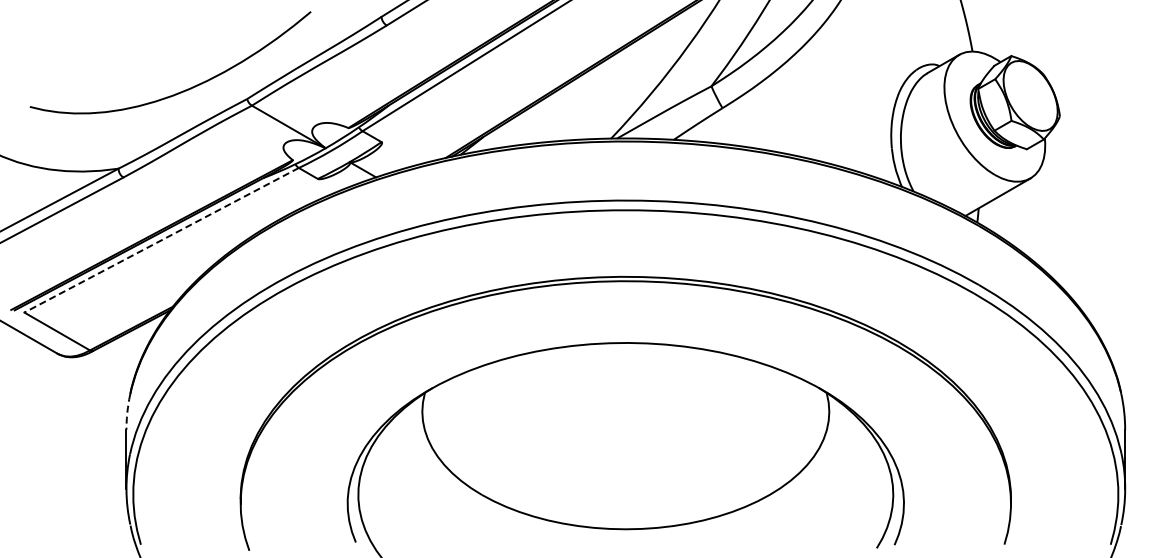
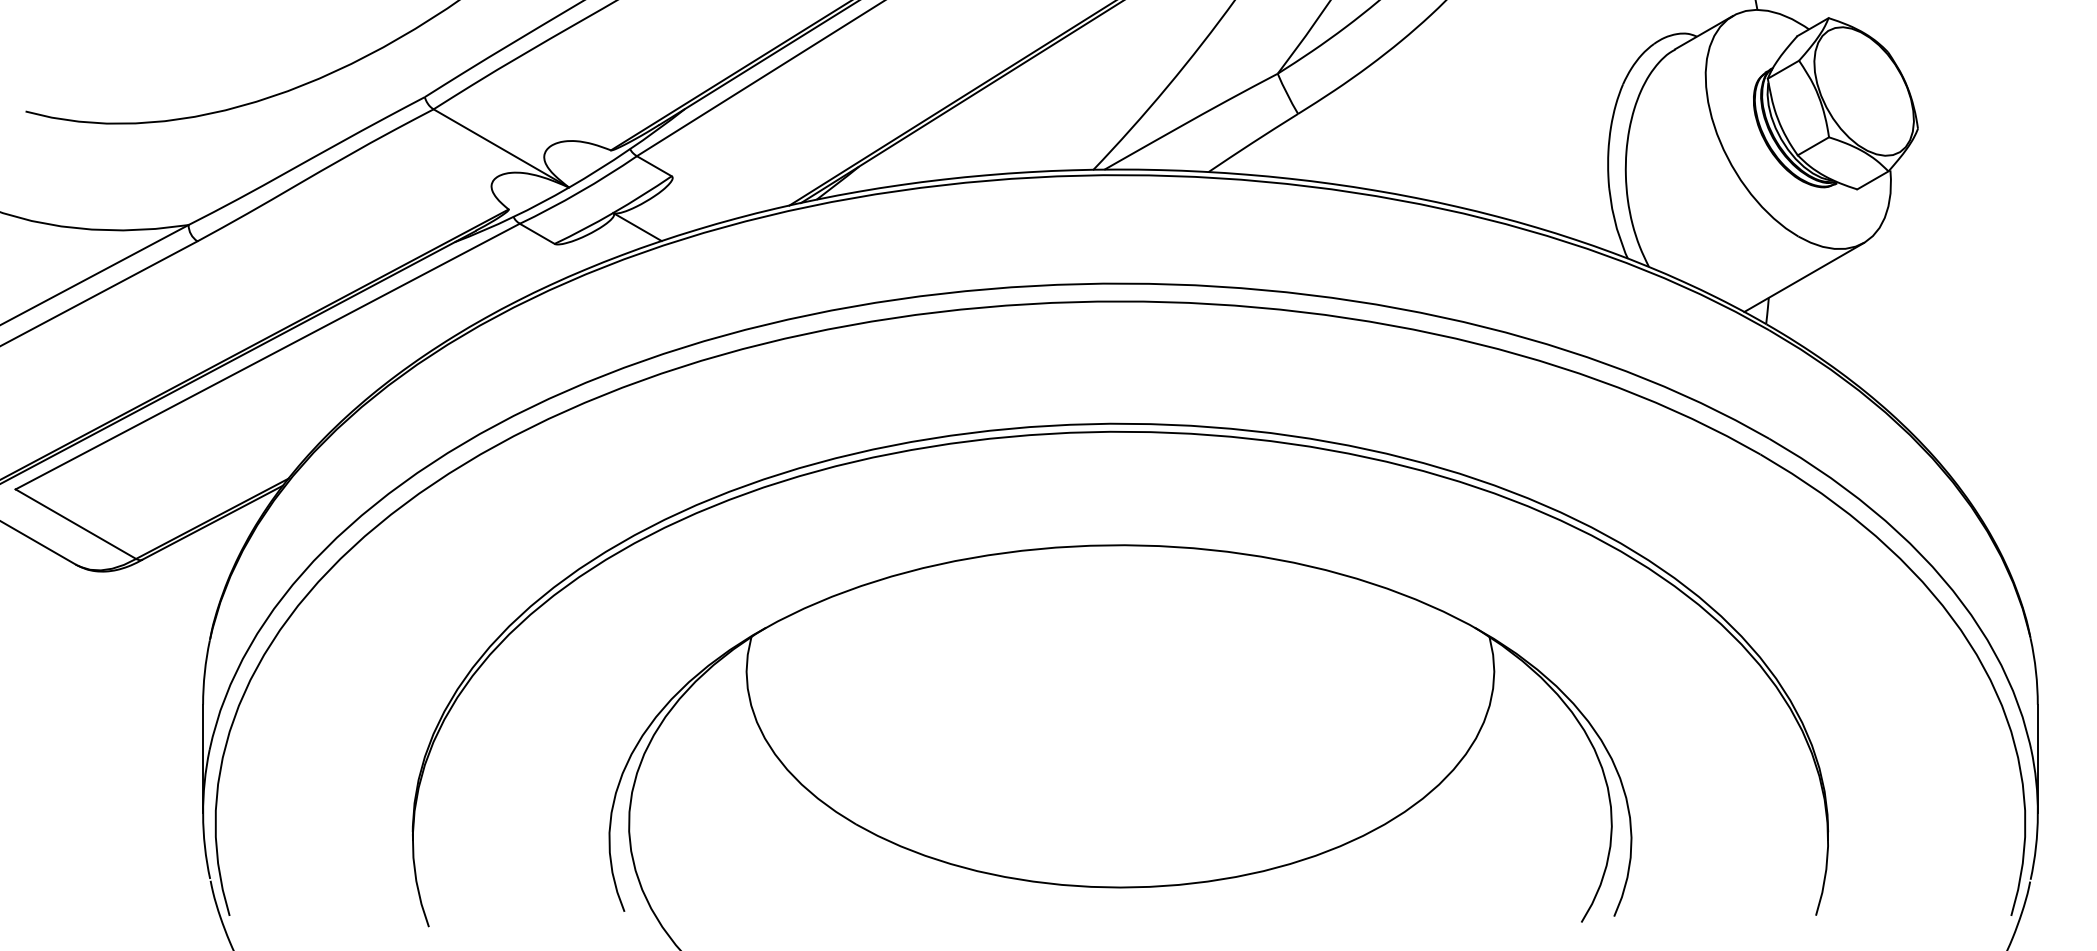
line: (161, 240) -> (267, 356), dashed -> solid
arc: (127, 412) -> (204, 672), dashed -> solid

